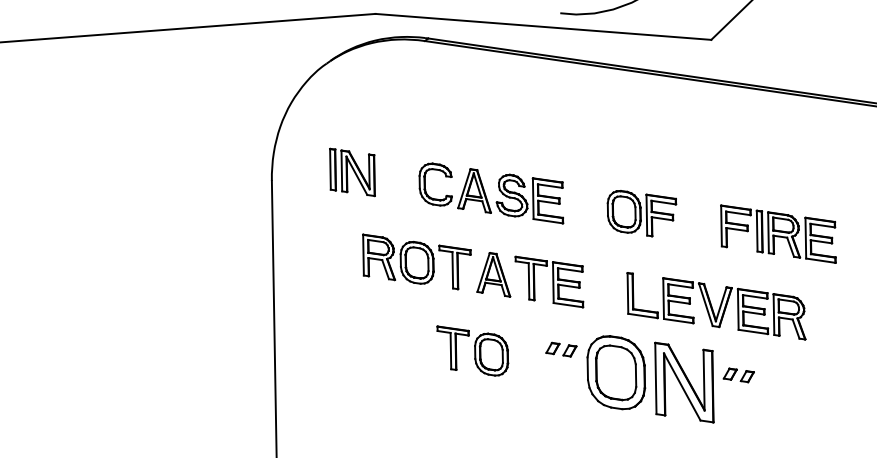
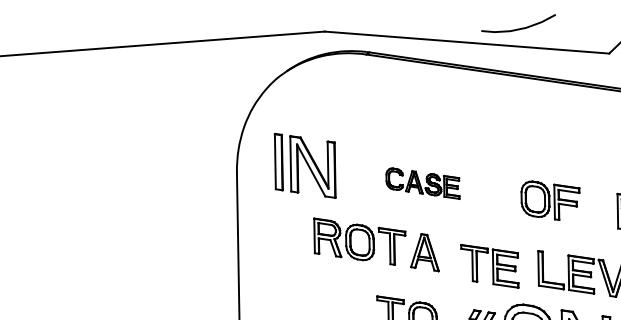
part: (352, 172) -> (305, 165), size x1.6
part: (491, 193) -> (423, 183), size x0.6
part: (549, 281) -> (489, 265), moved

